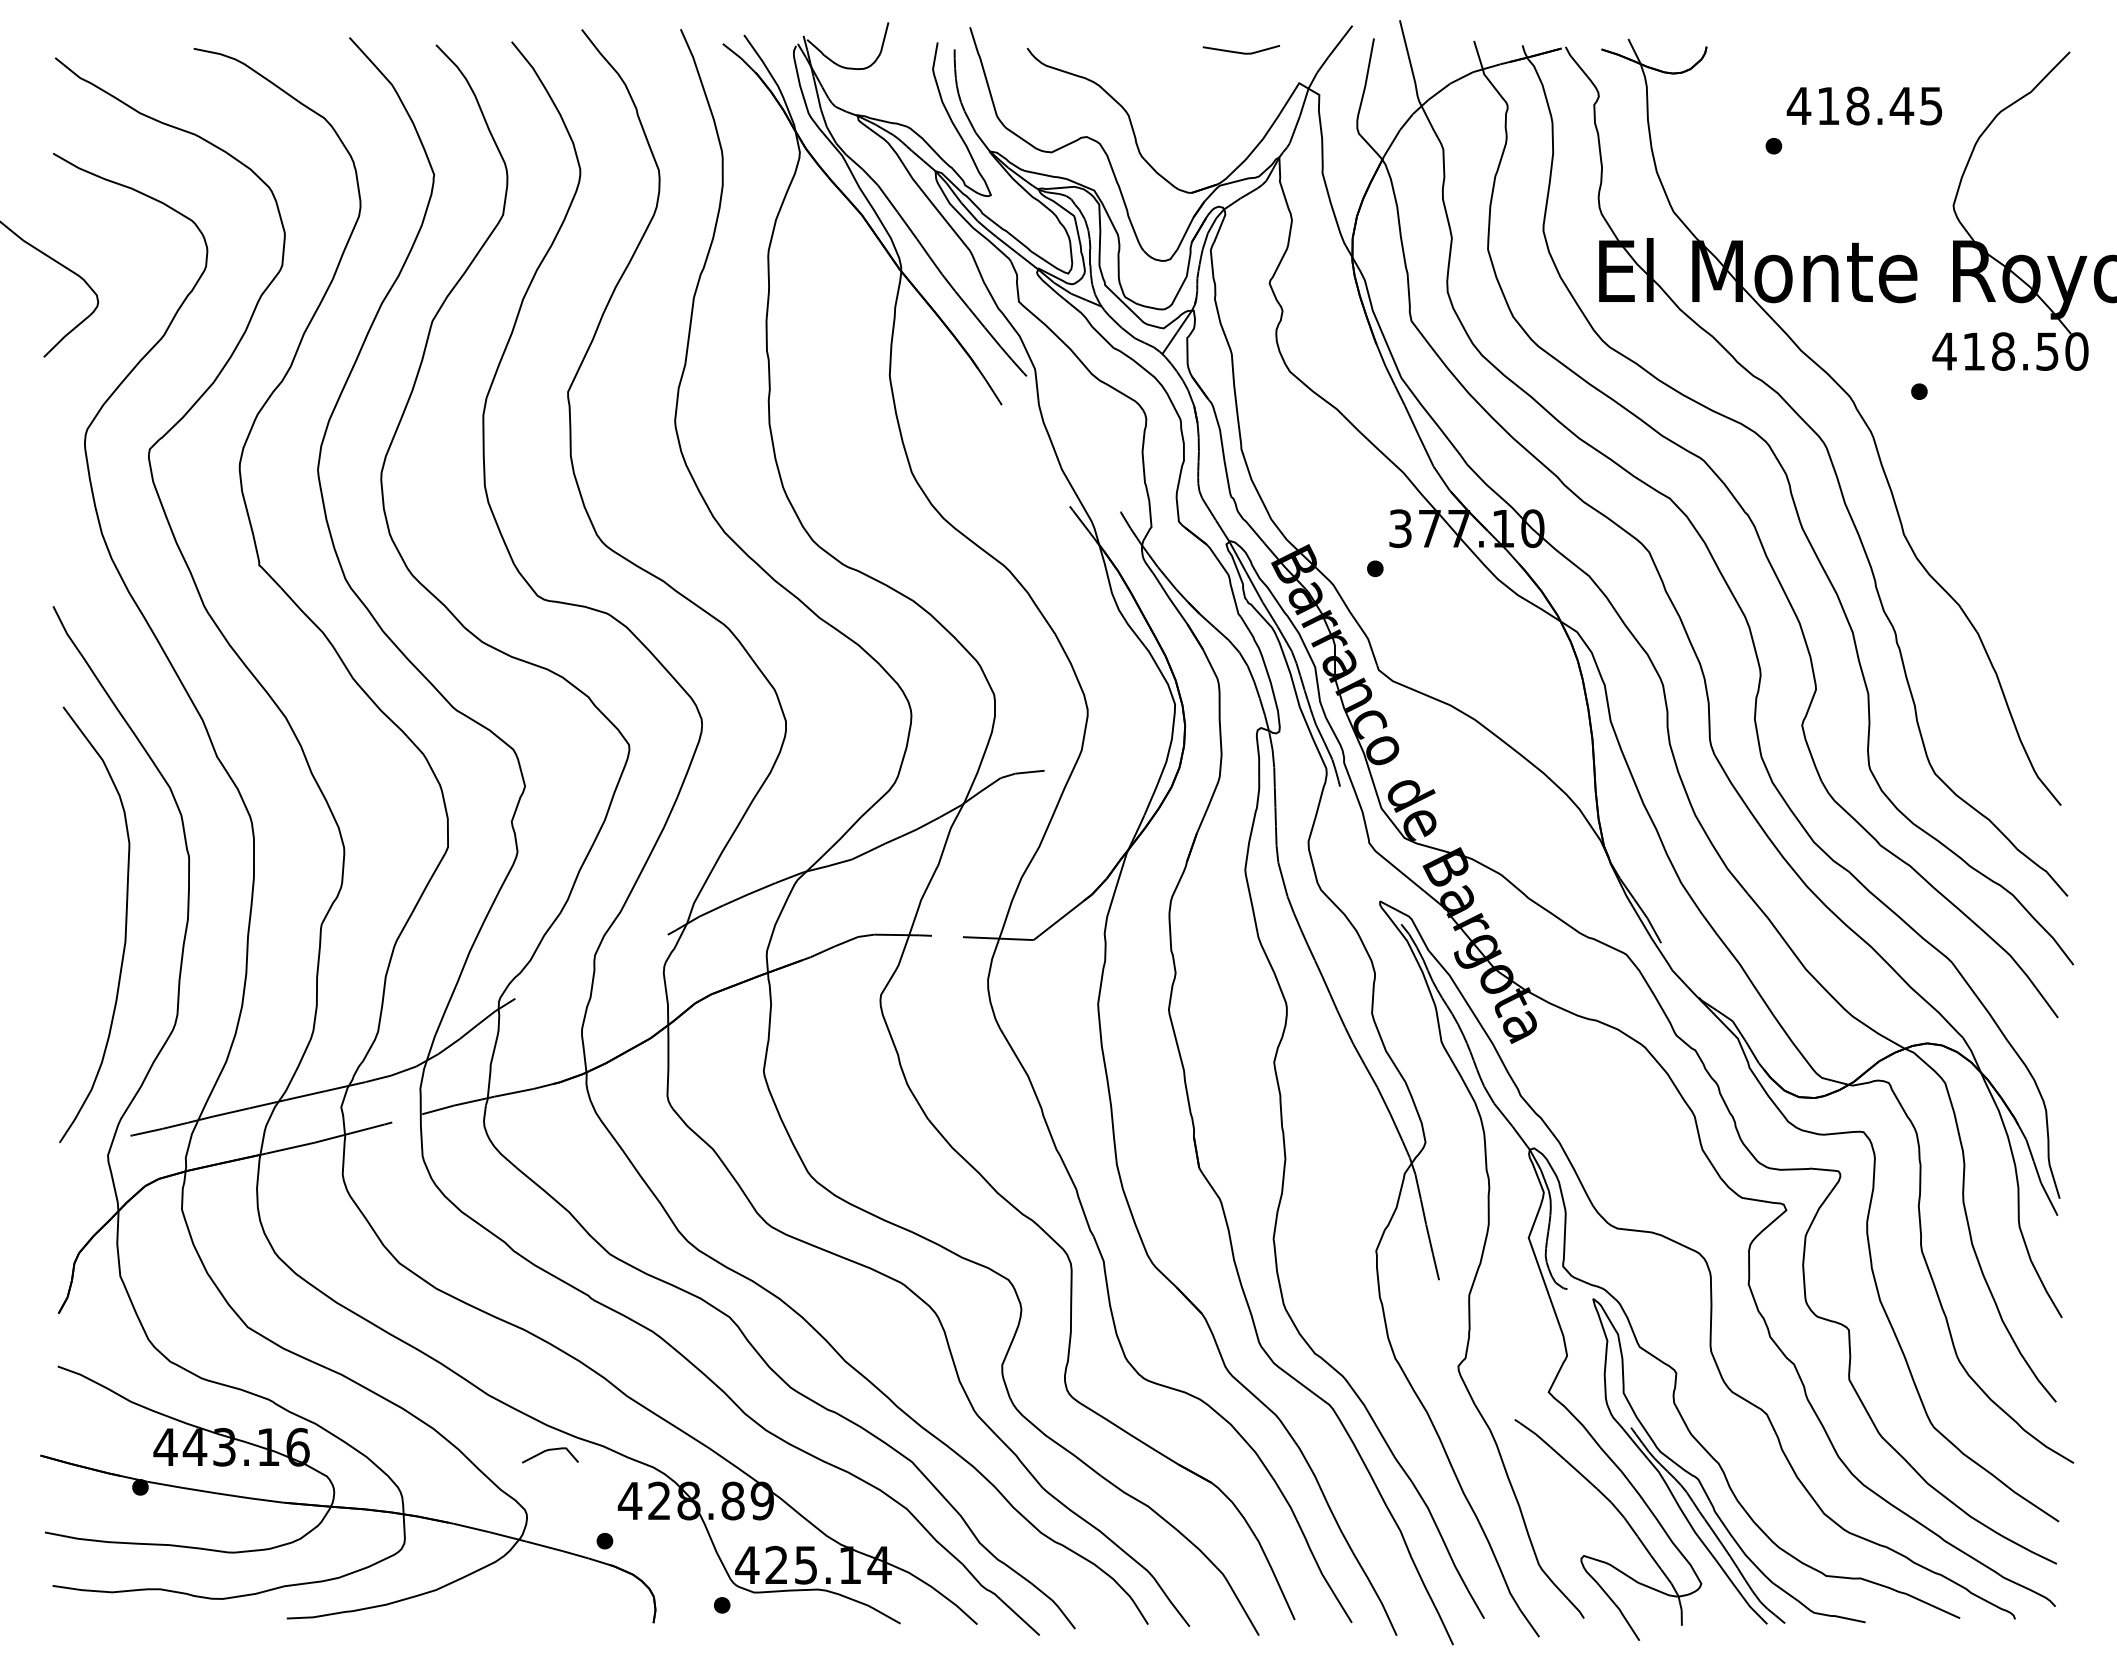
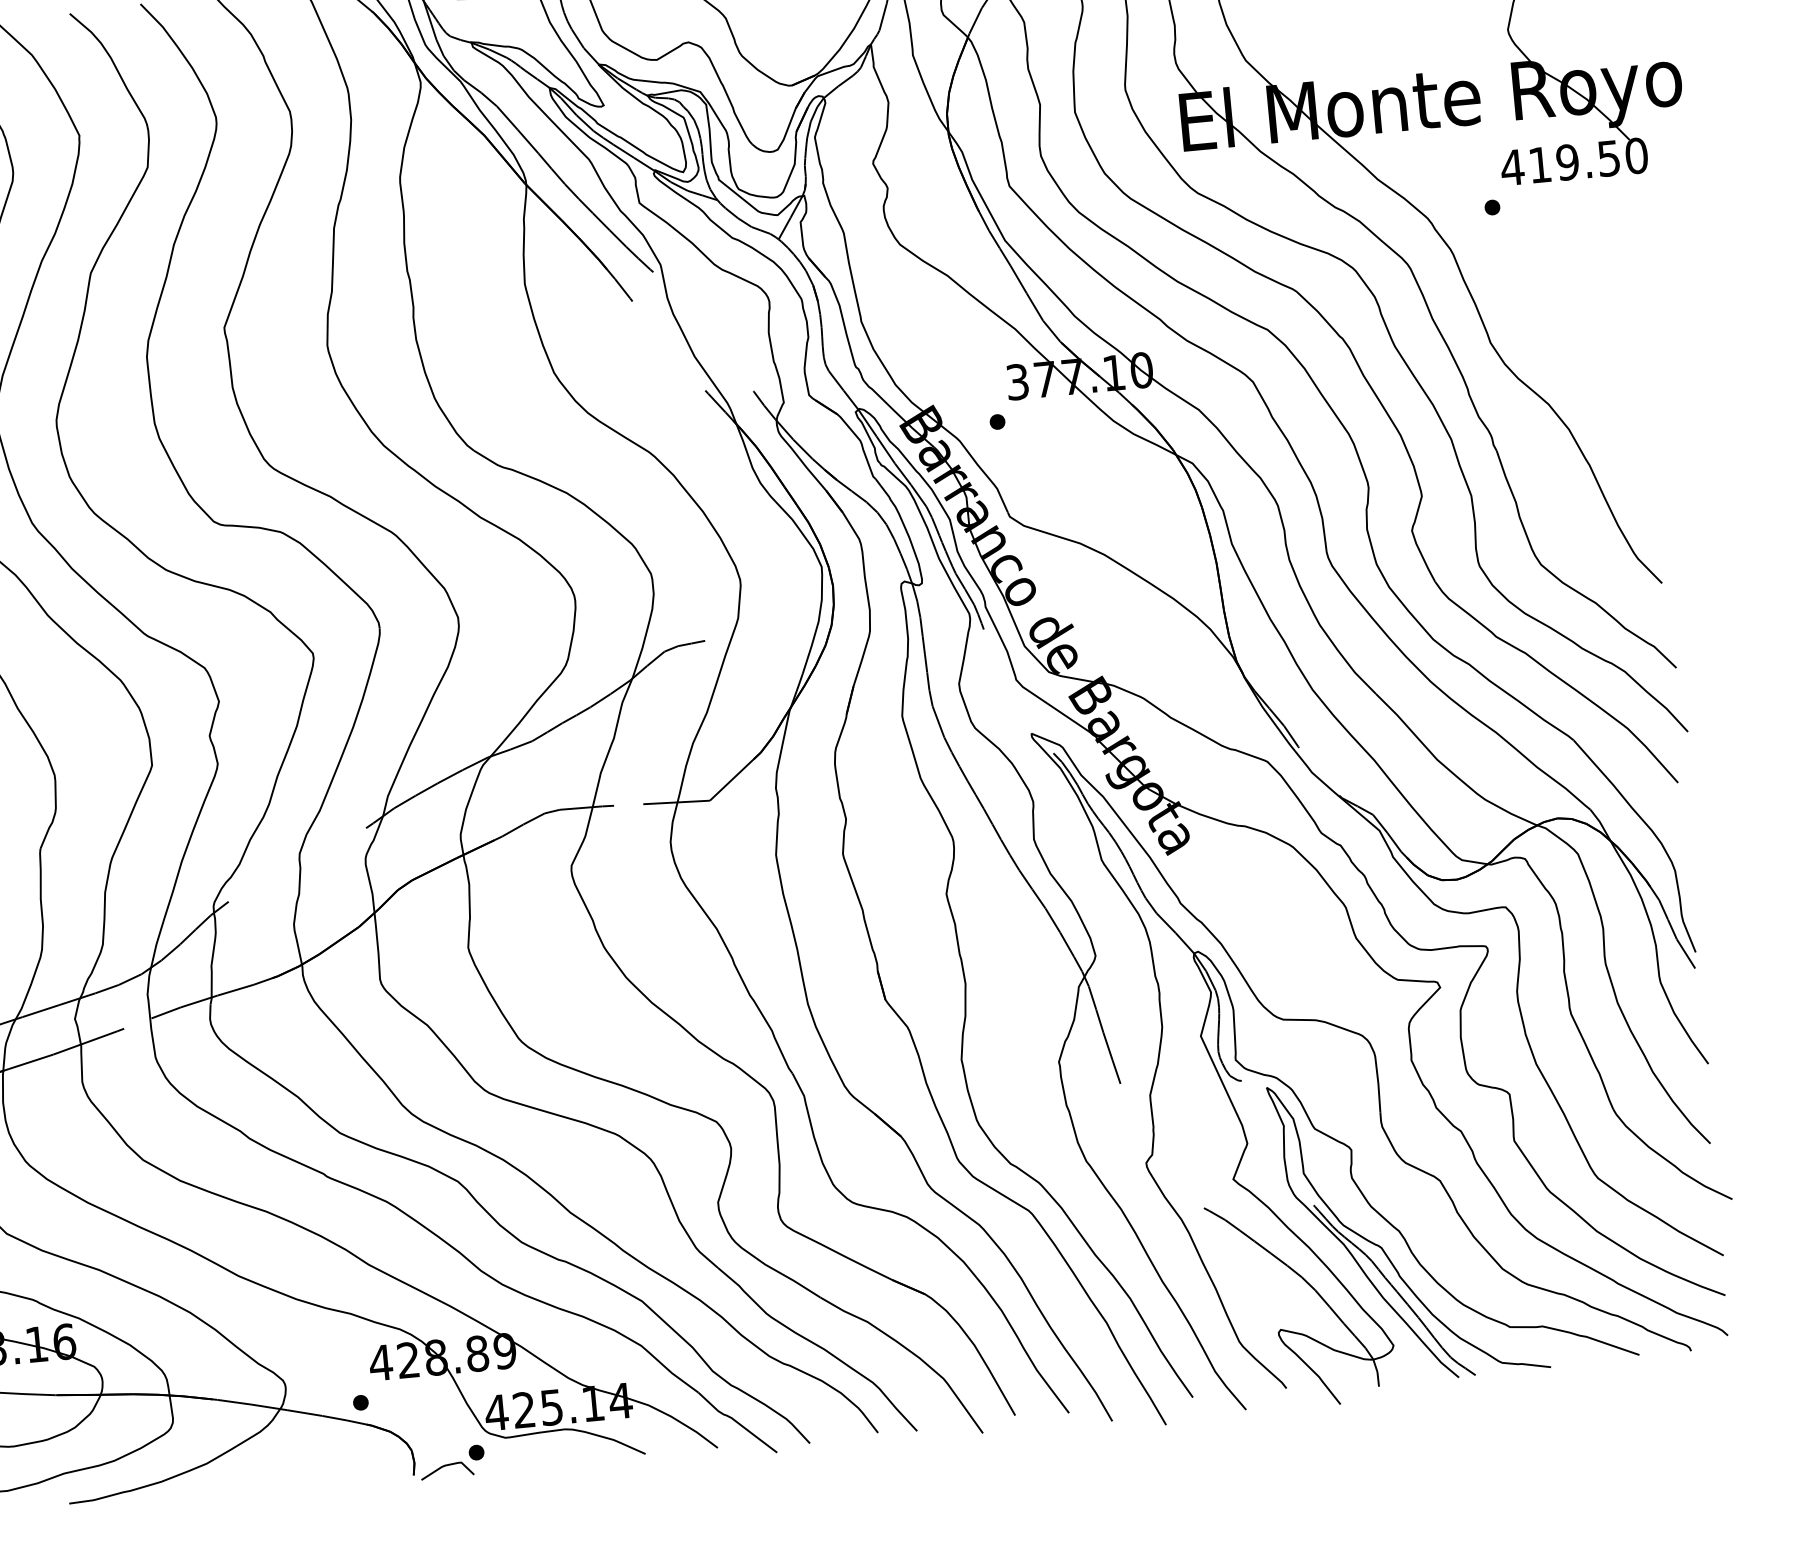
text: (2002, 351) -> (1566, 162), 418.50 -> 419.50
curve: (550, 1450) -> (446, 1466), moved

